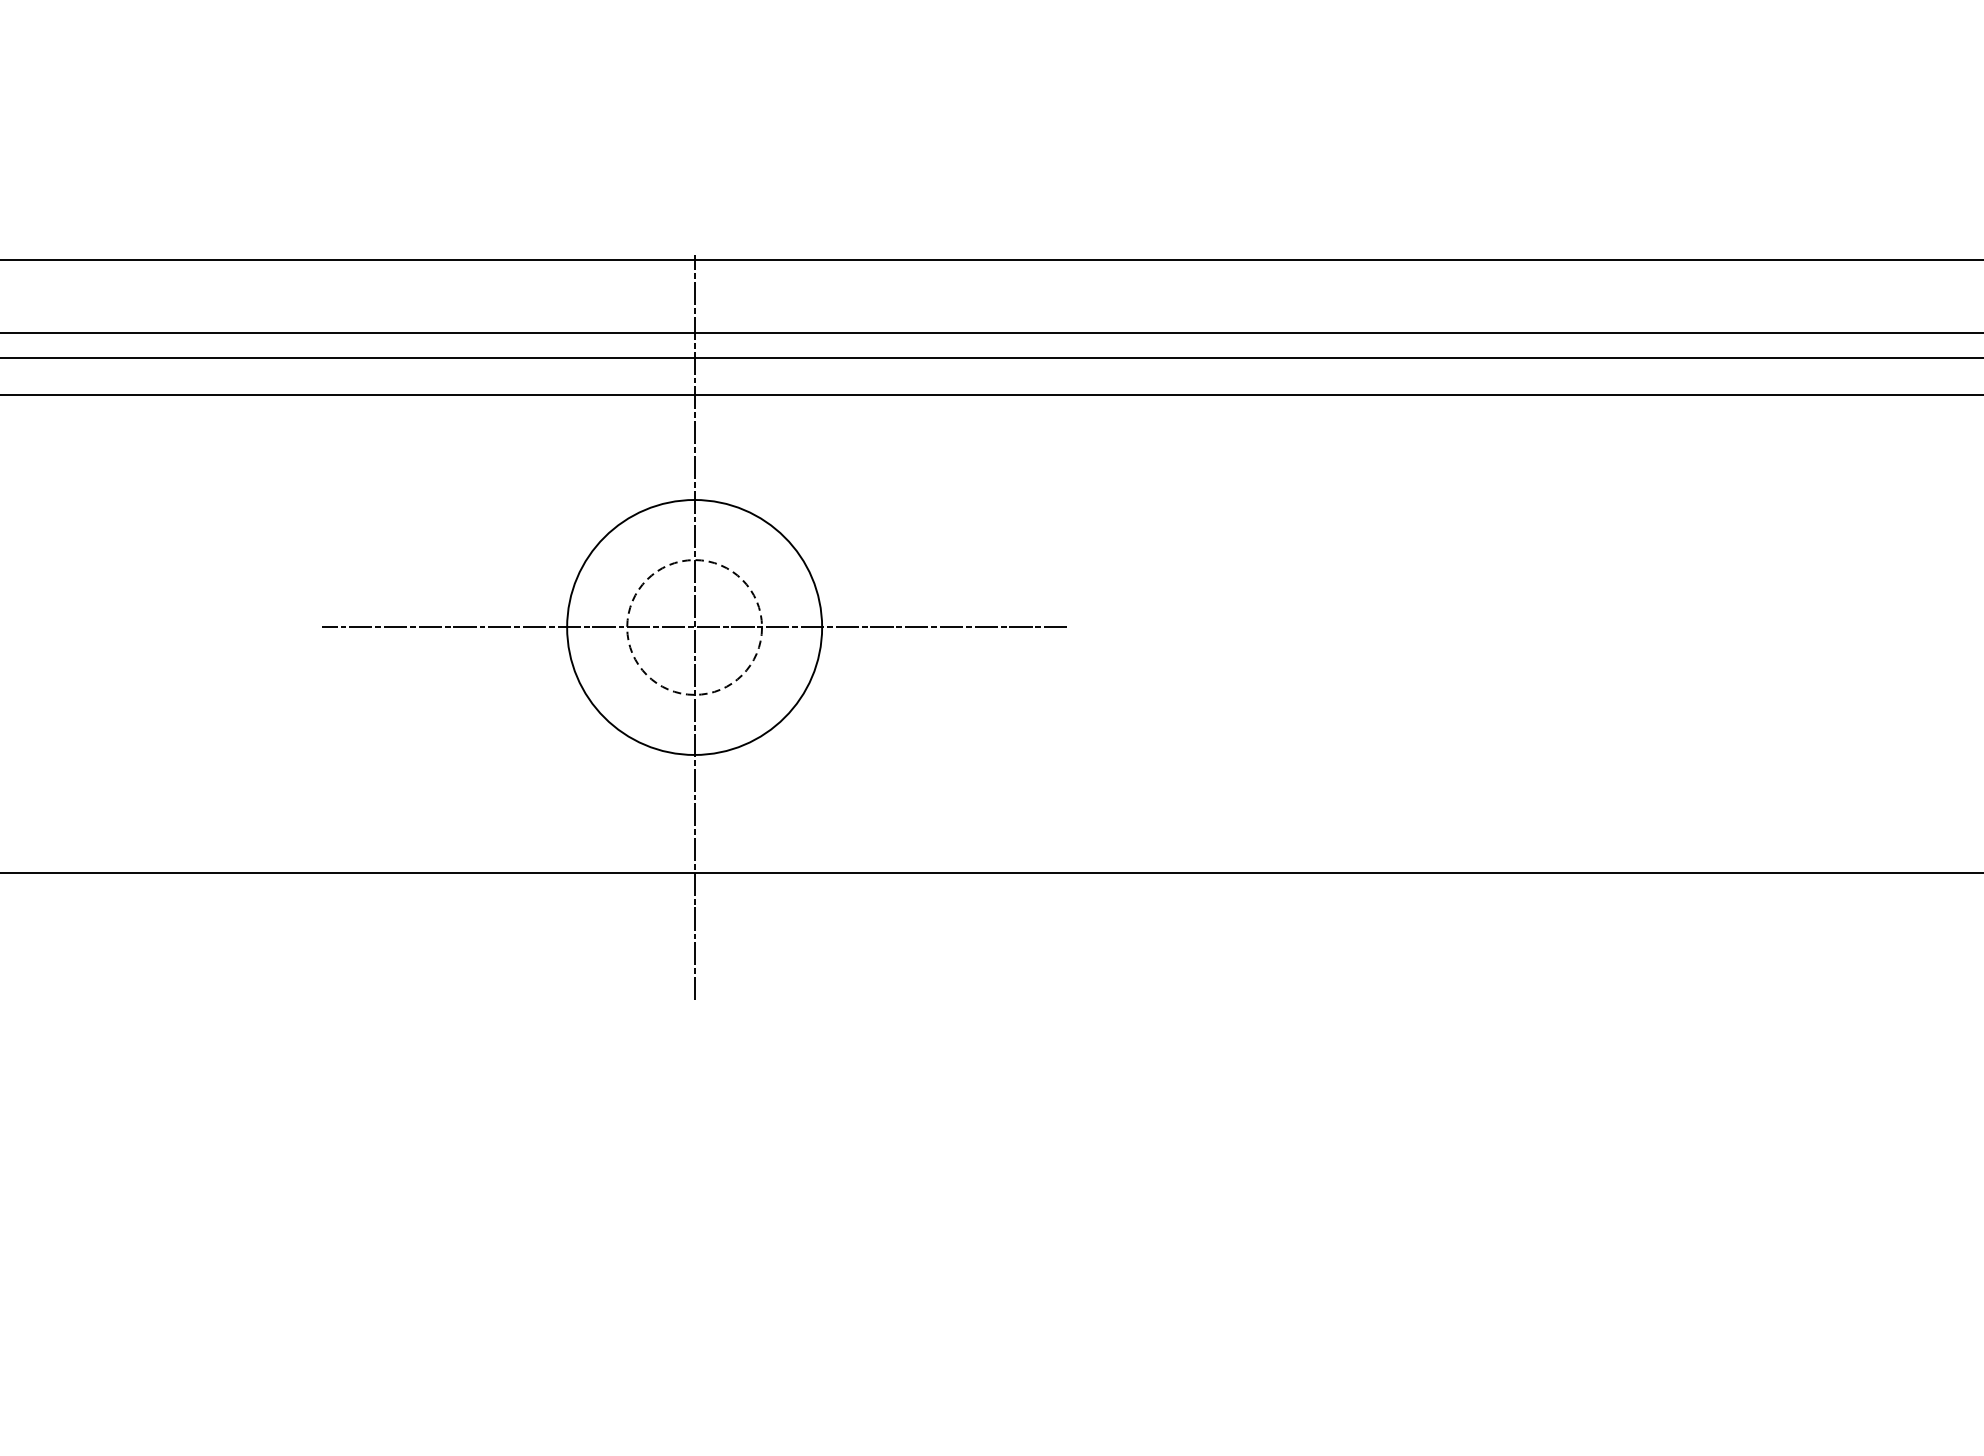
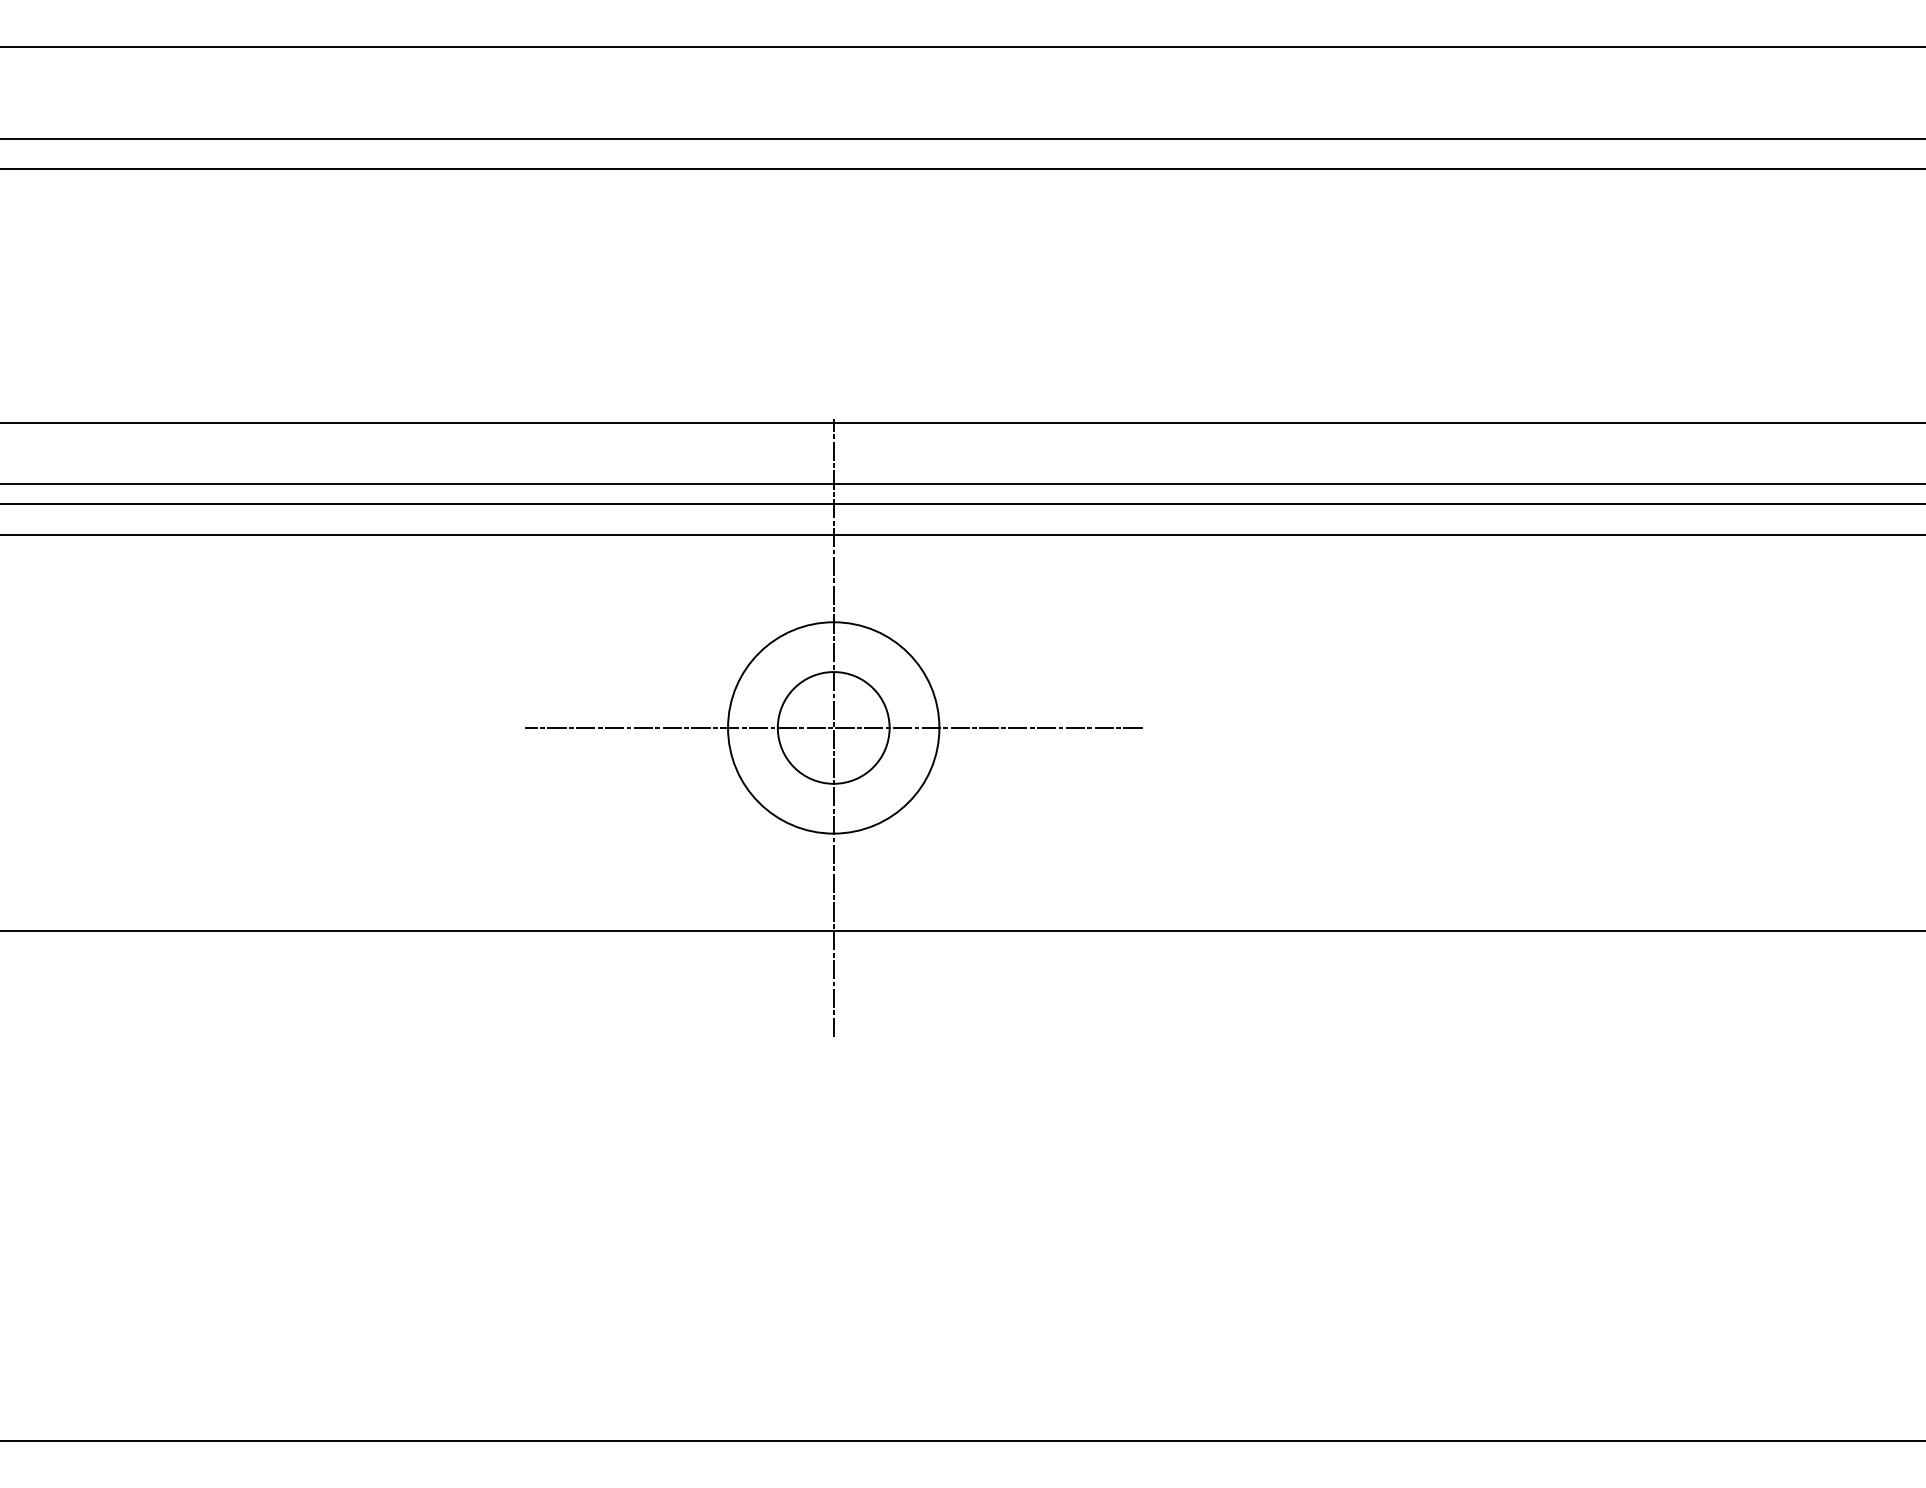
circle: (694, 626) -> (833, 727), dashed -> solid

